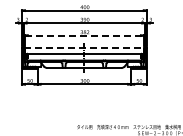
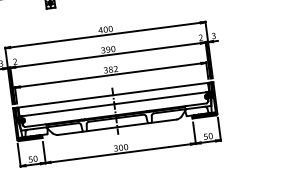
line: (84, 35) -> (110, 74), dashed -> solid
line: (84, 48) -> (113, 95), dashed -> solid

